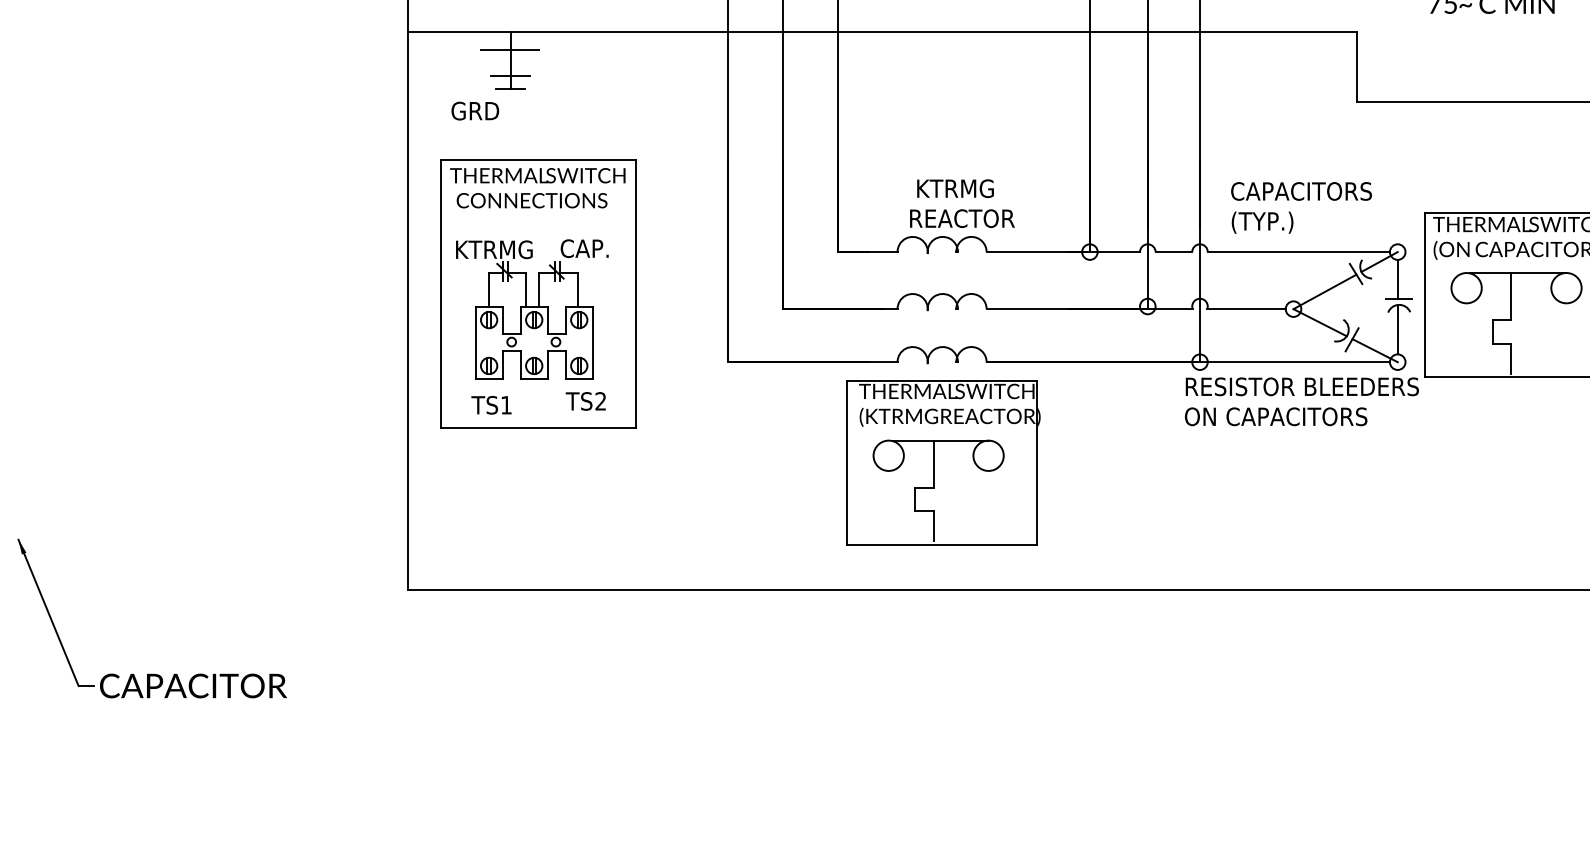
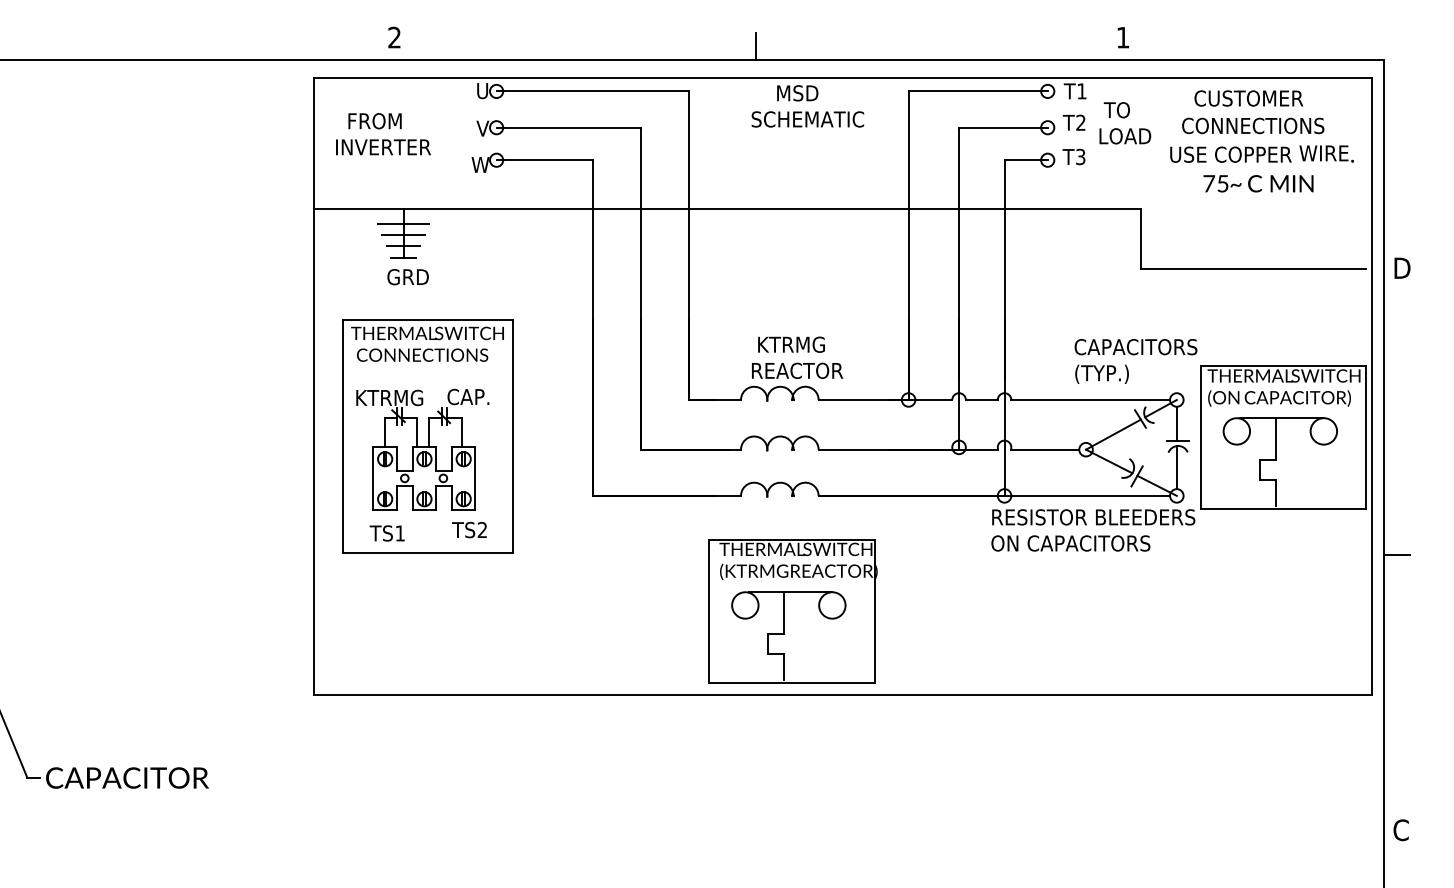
line: (510, 63) -> (403, 235), added
text: (474, 111) -> (407, 277), moved
text: (1300, 207) -> (1135, 361), moved
part: (942, 462) -> (792, 611), moved

